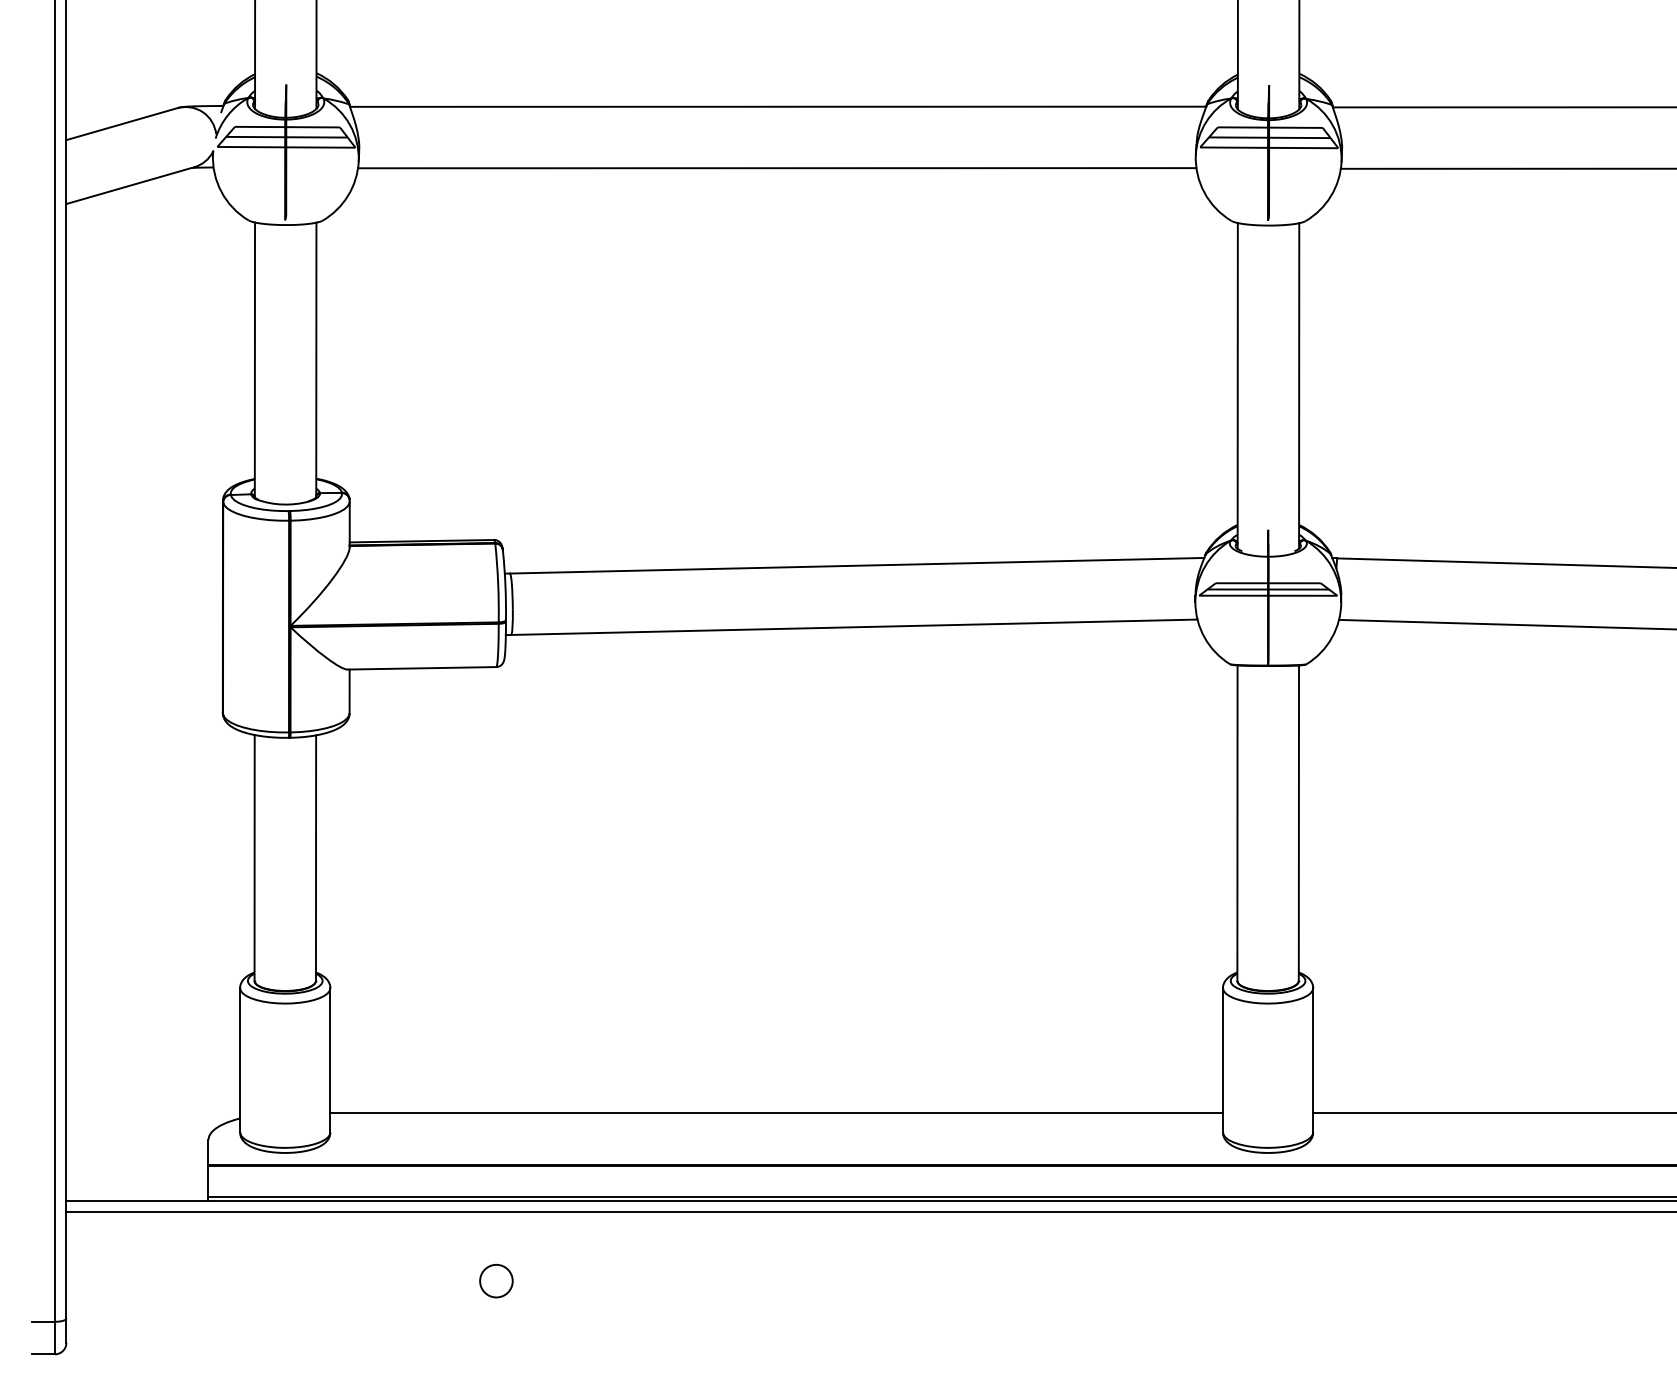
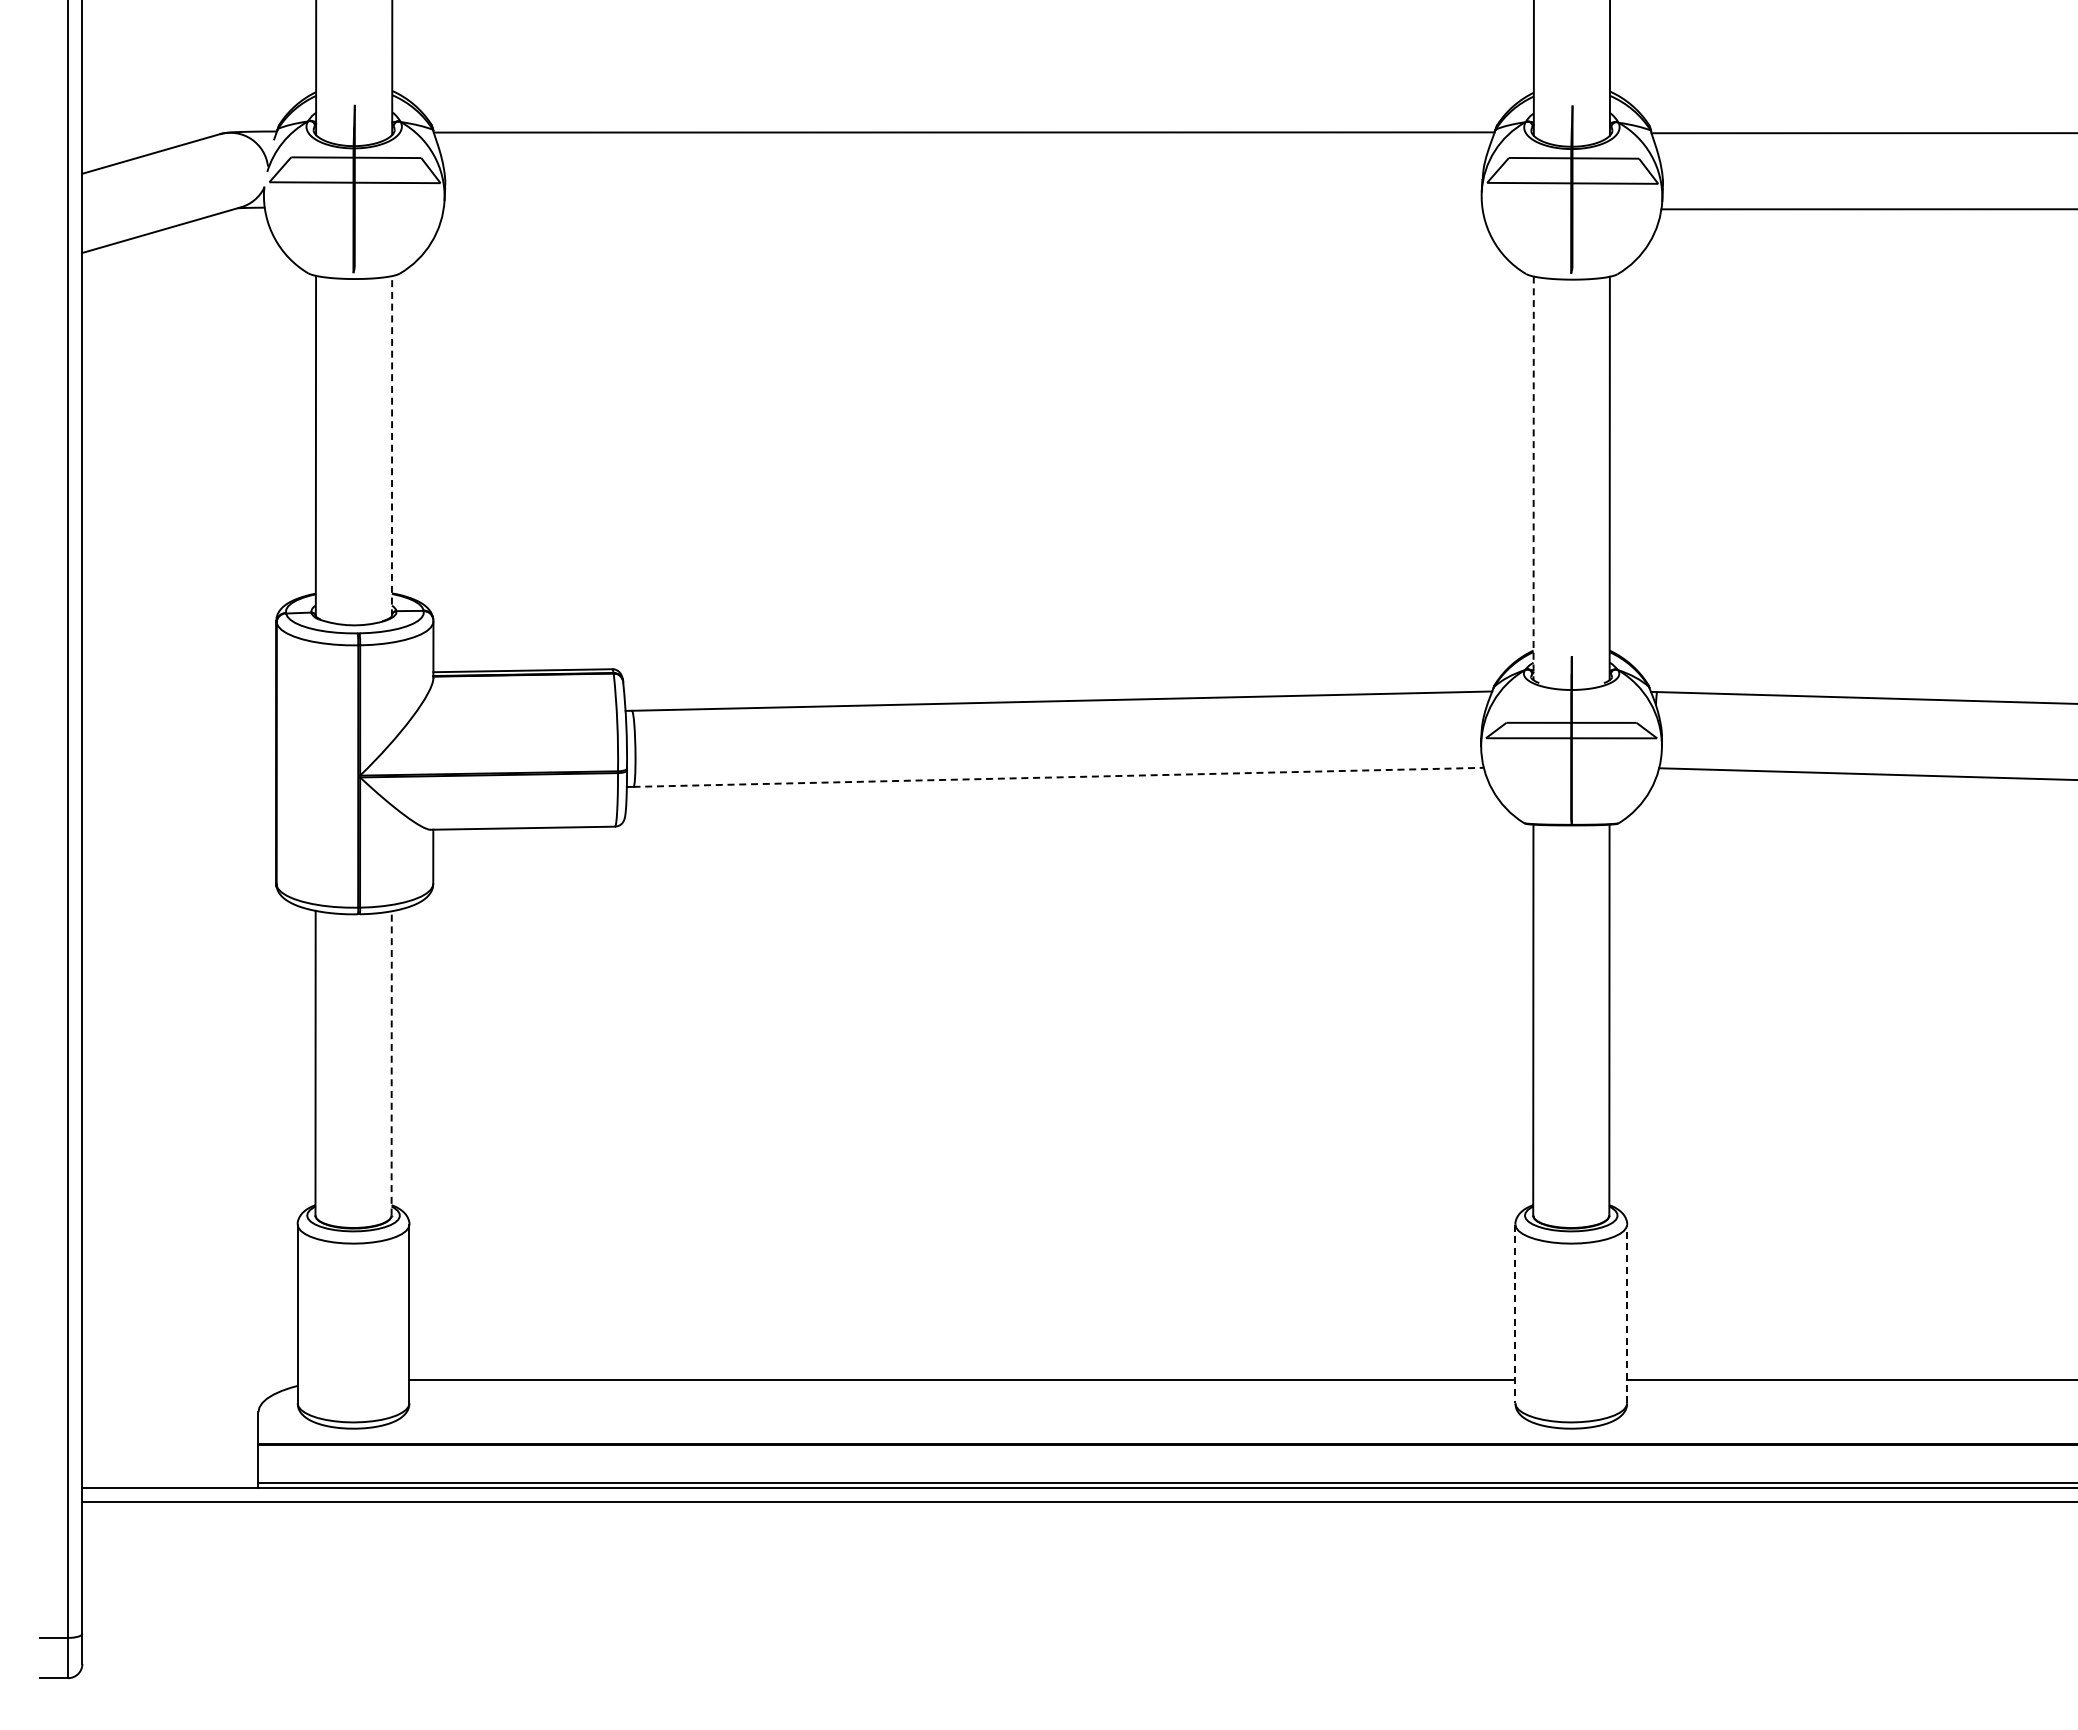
line: (286, 136) -> (355, 169), removed
line: (1269, 137) -> (1573, 170), removed
line: (776, 168) -> (962, 208), removed
line: (316, 359) -> (392, 445), solid -> dashed
line: (1237, 386) -> (1533, 478), solid -> dashed
line: (1268, 589) -> (1571, 730), removed
line: (855, 627) -> (1059, 777), solid -> dashed
line: (315, 857) -> (391, 1062), solid -> dashed
line: (1313, 1059) -> (1627, 1313), solid -> dashed
line: (1223, 1060) -> (1515, 1314), solid -> dashed
circle: (496, 1281) -> (615, 1587), removed

